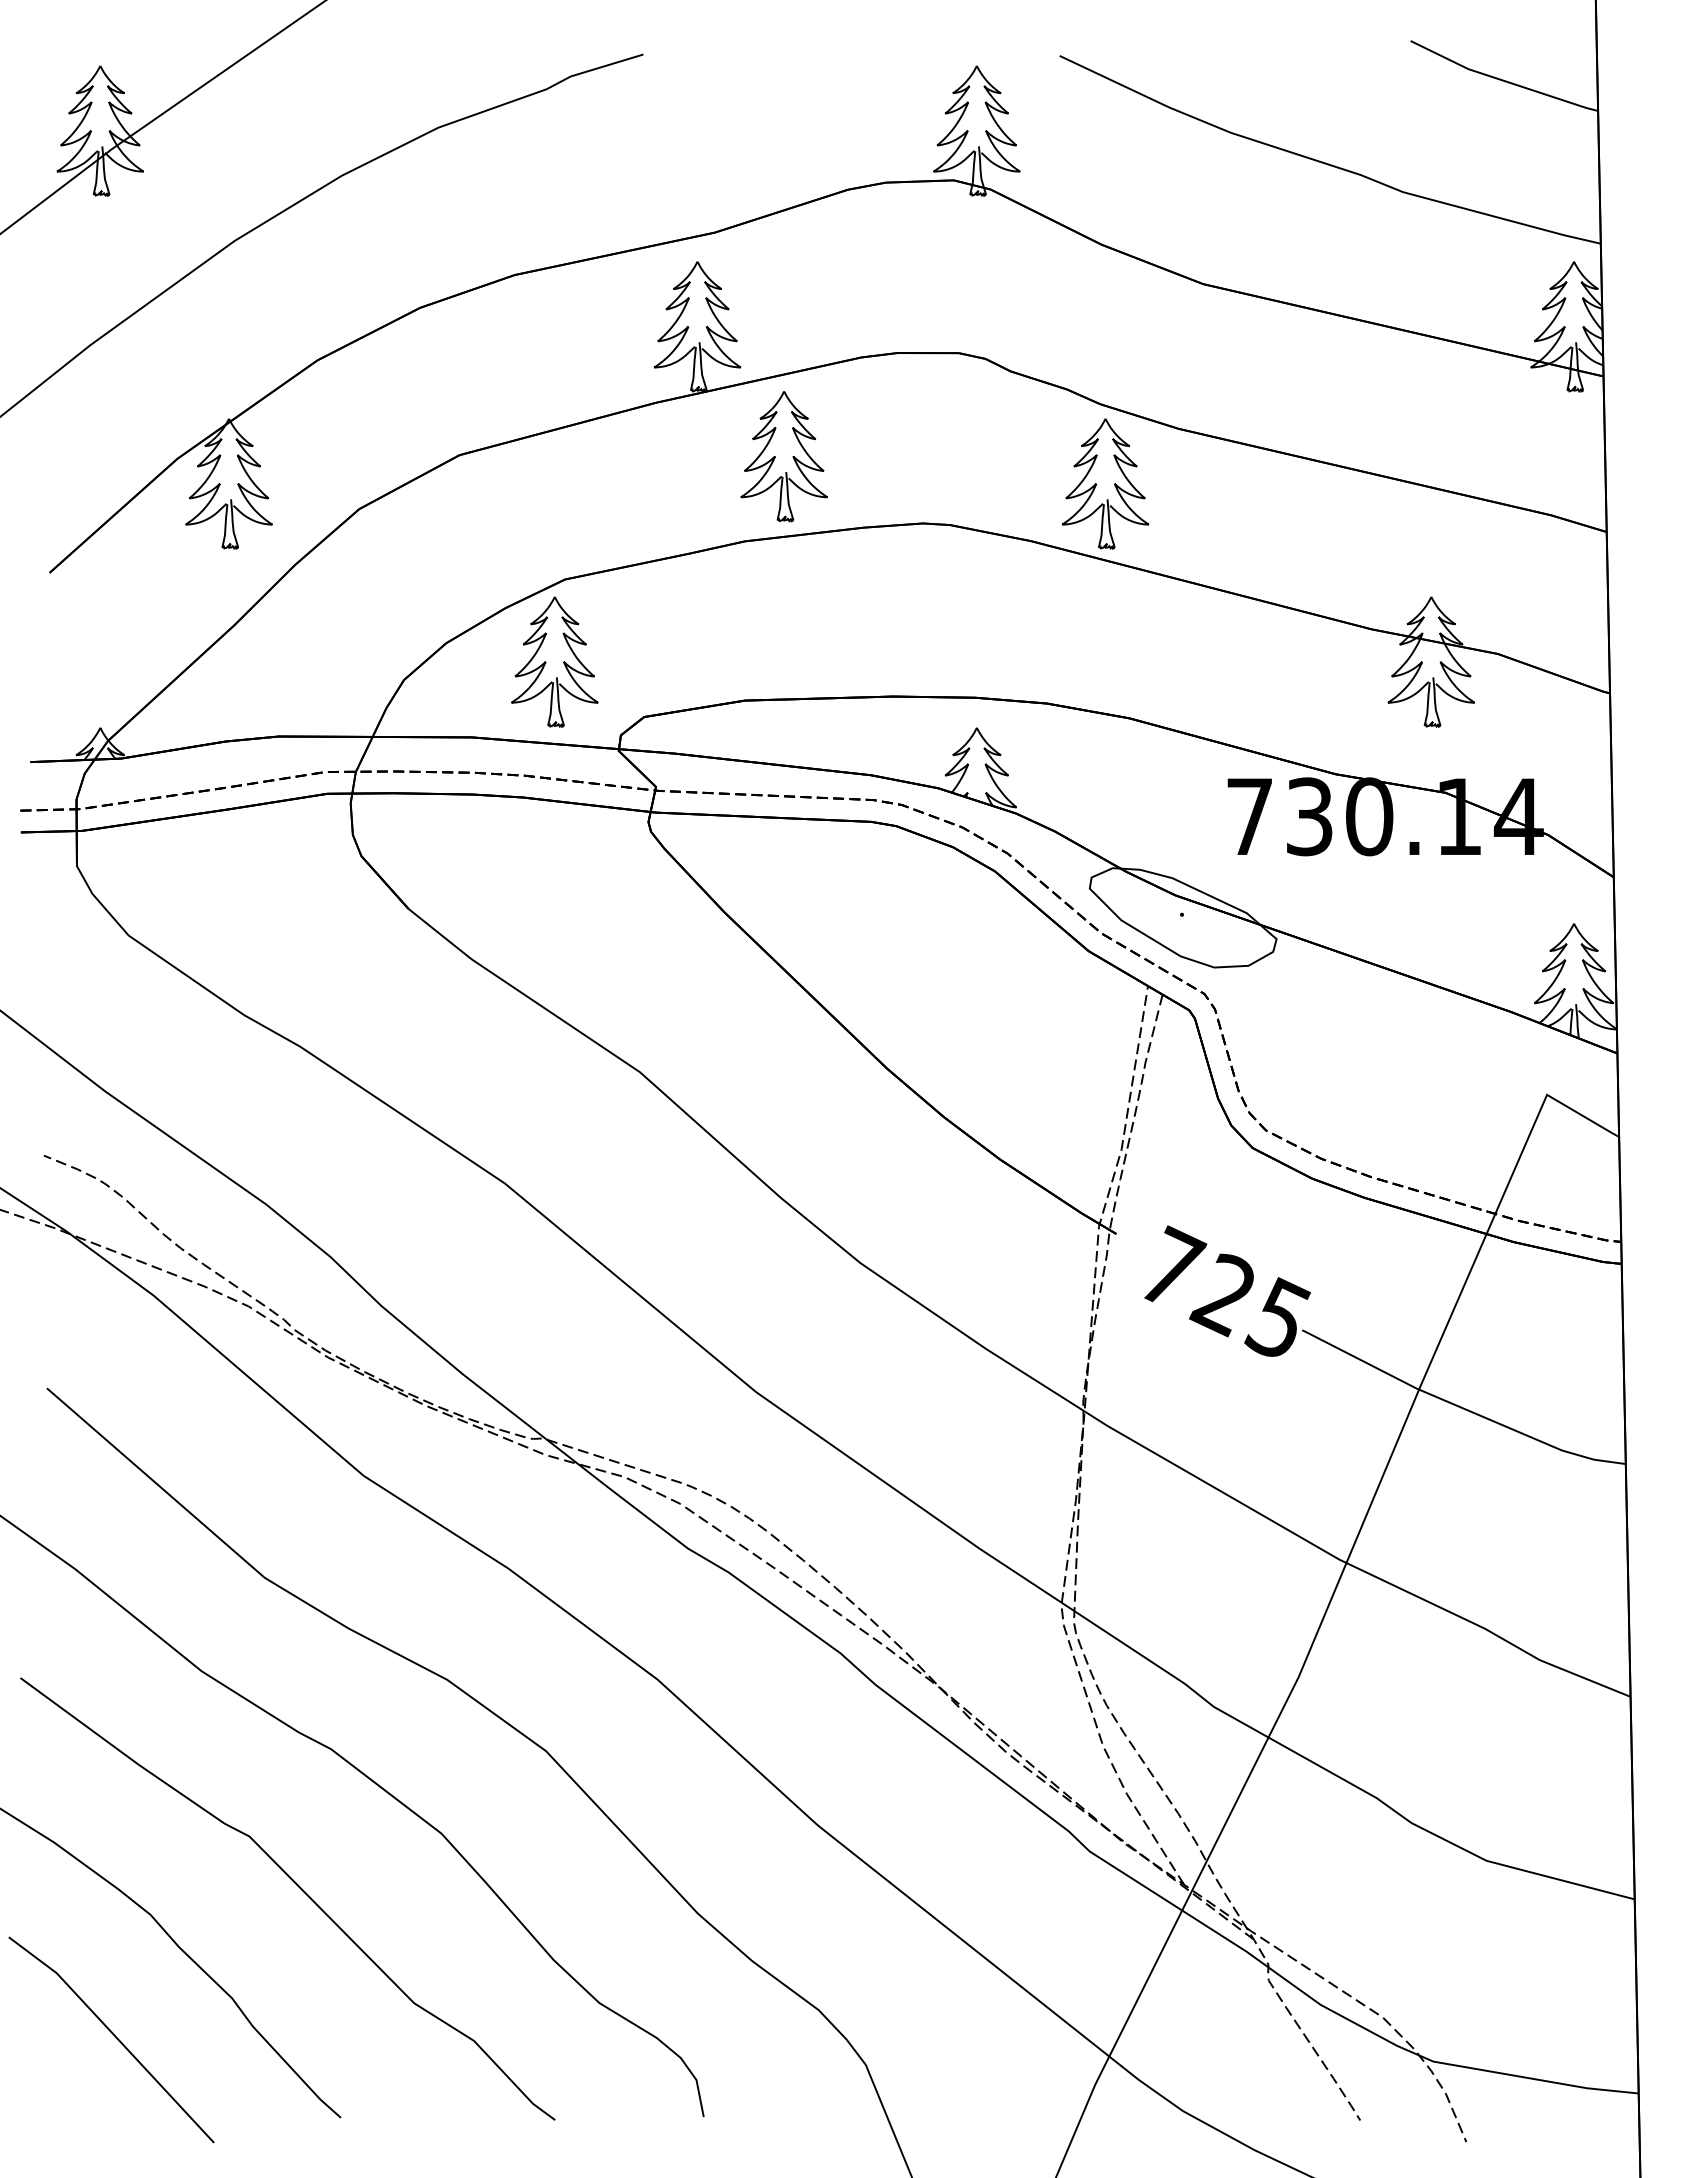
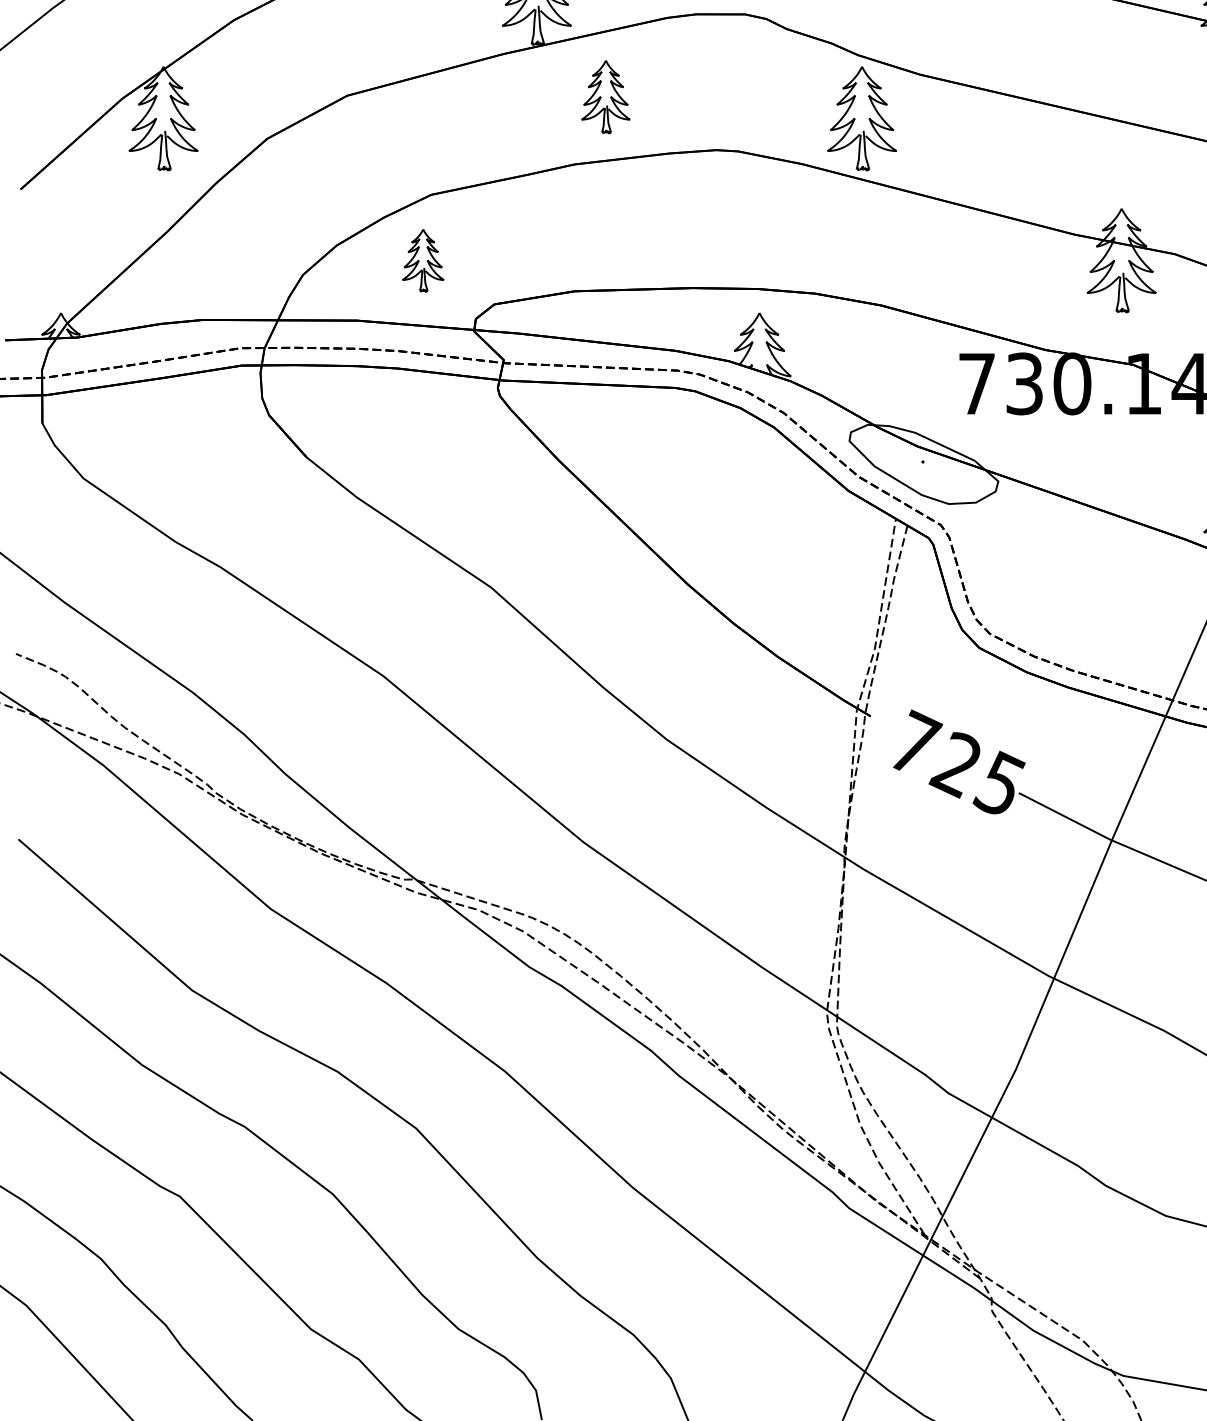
part: (783, 456) -> (605, 96), size x0.7
part: (554, 661) -> (422, 260), size x0.6

